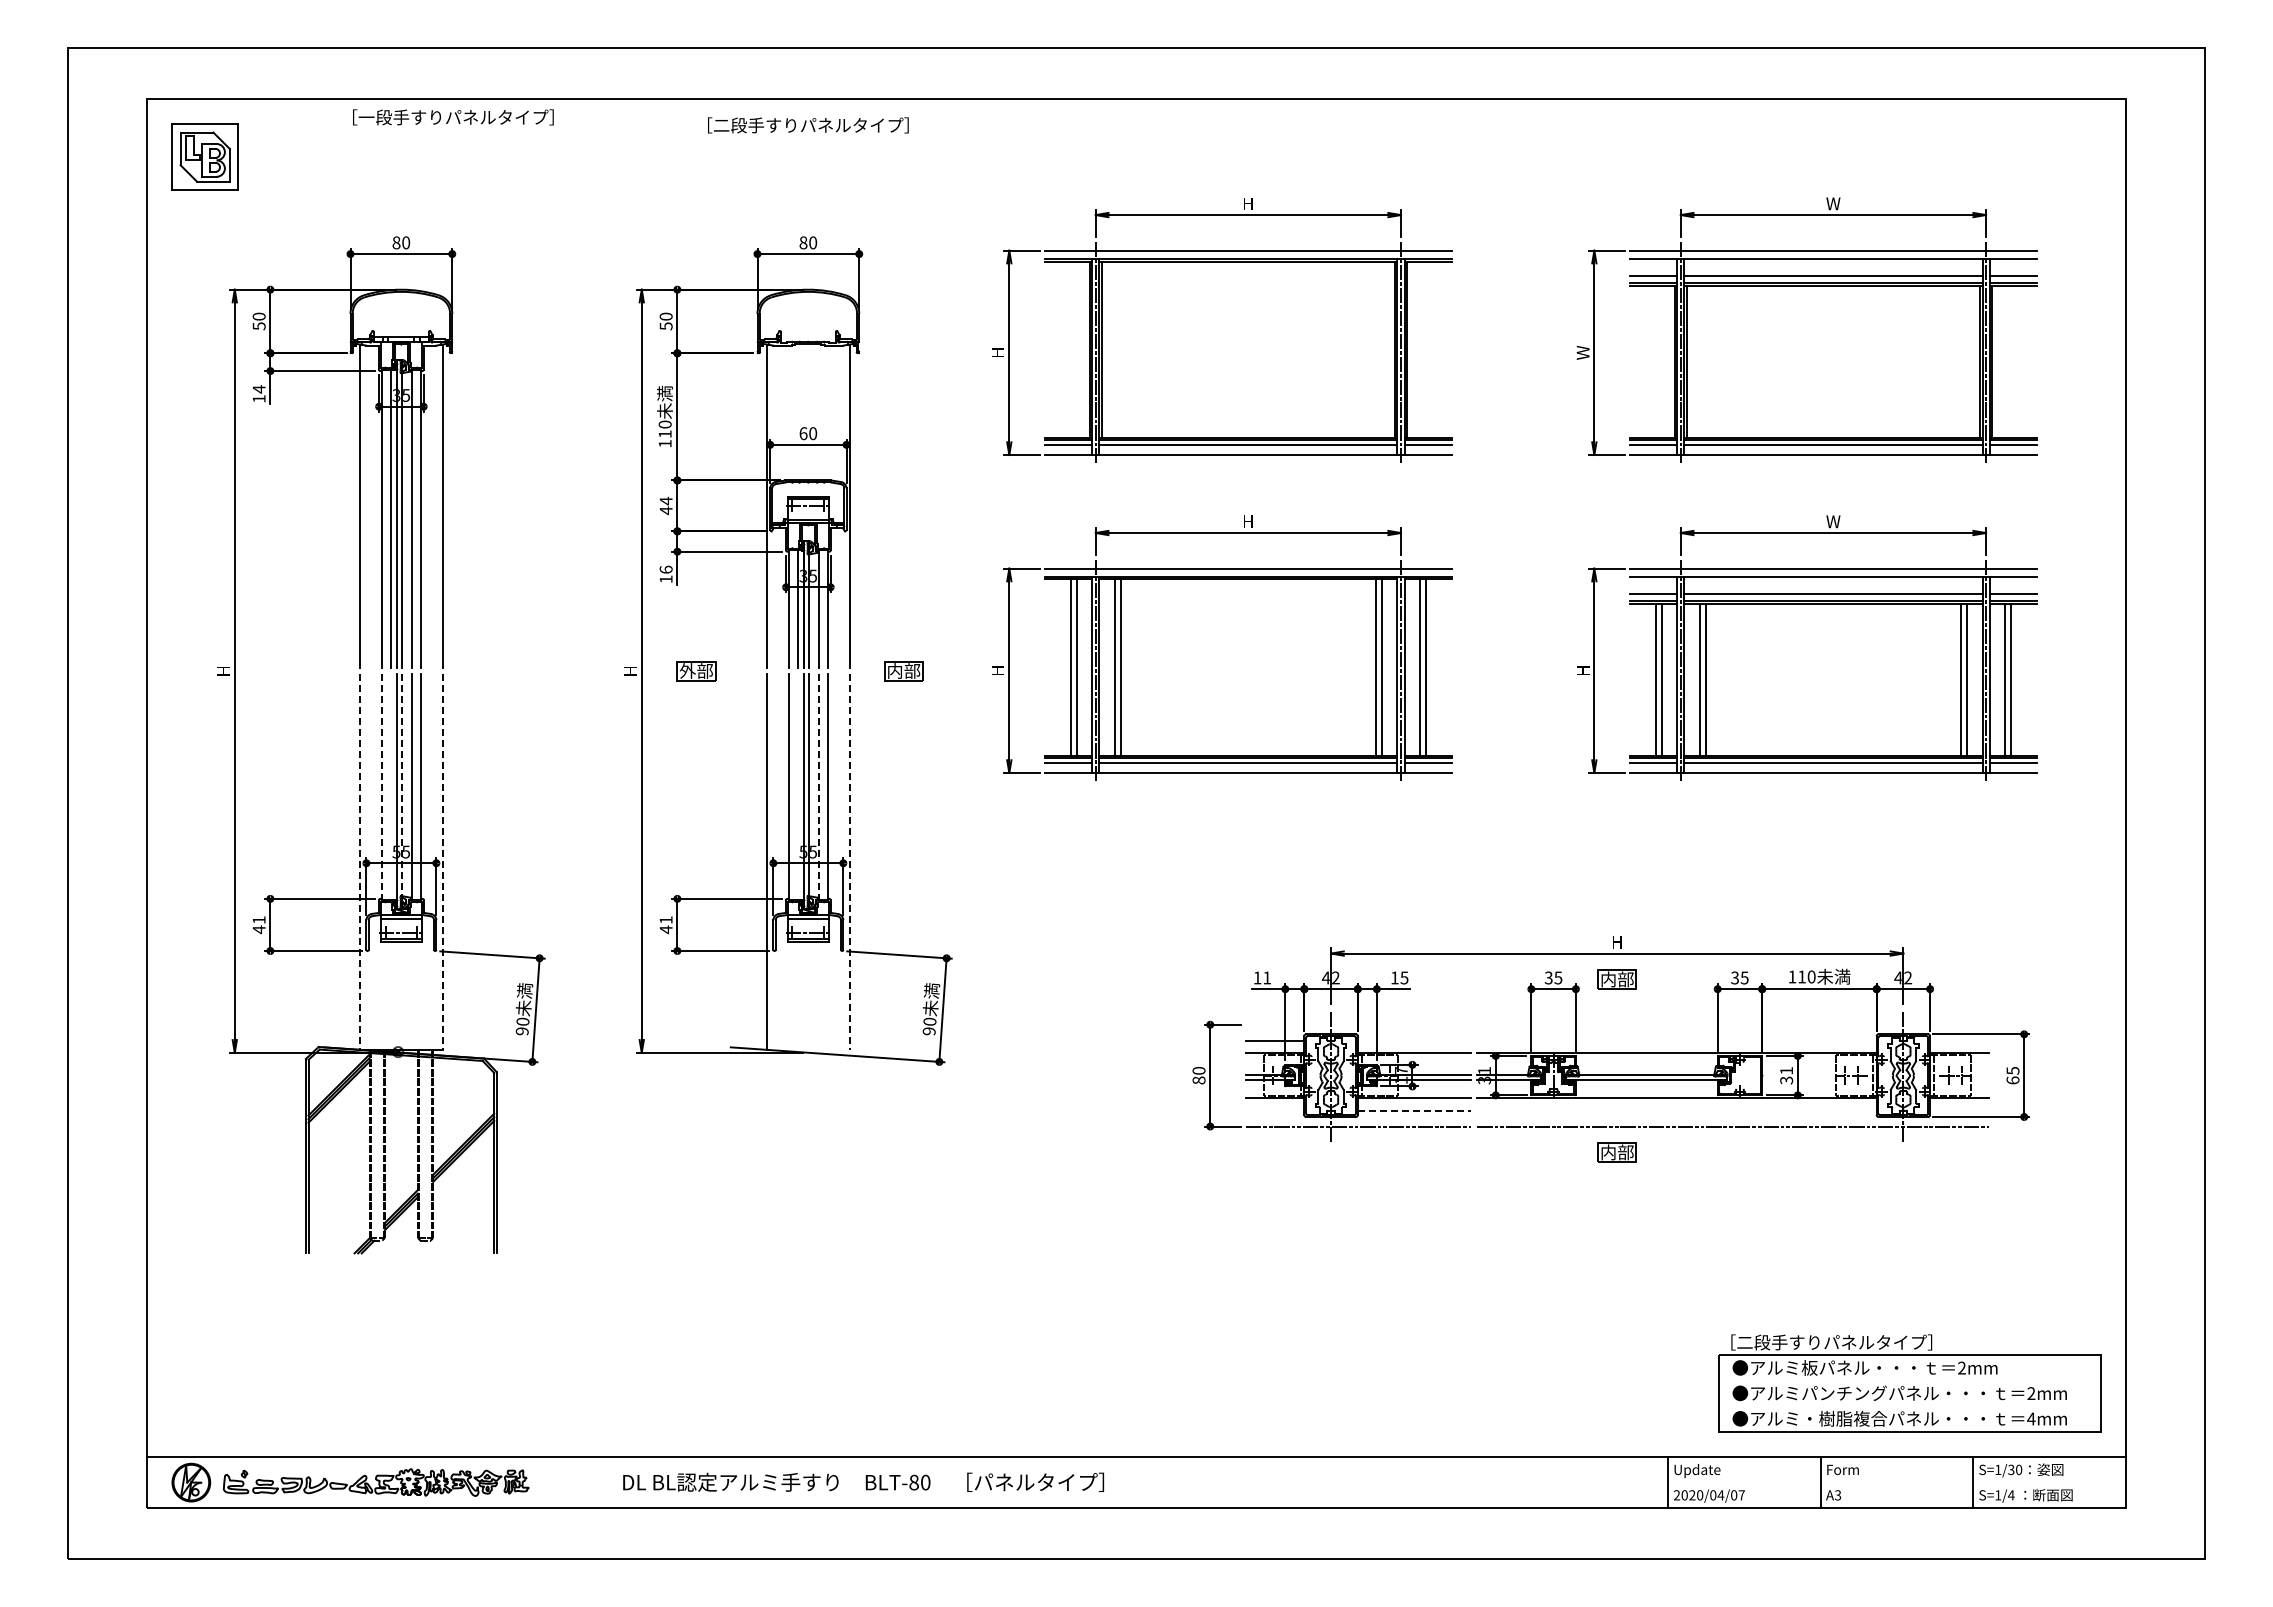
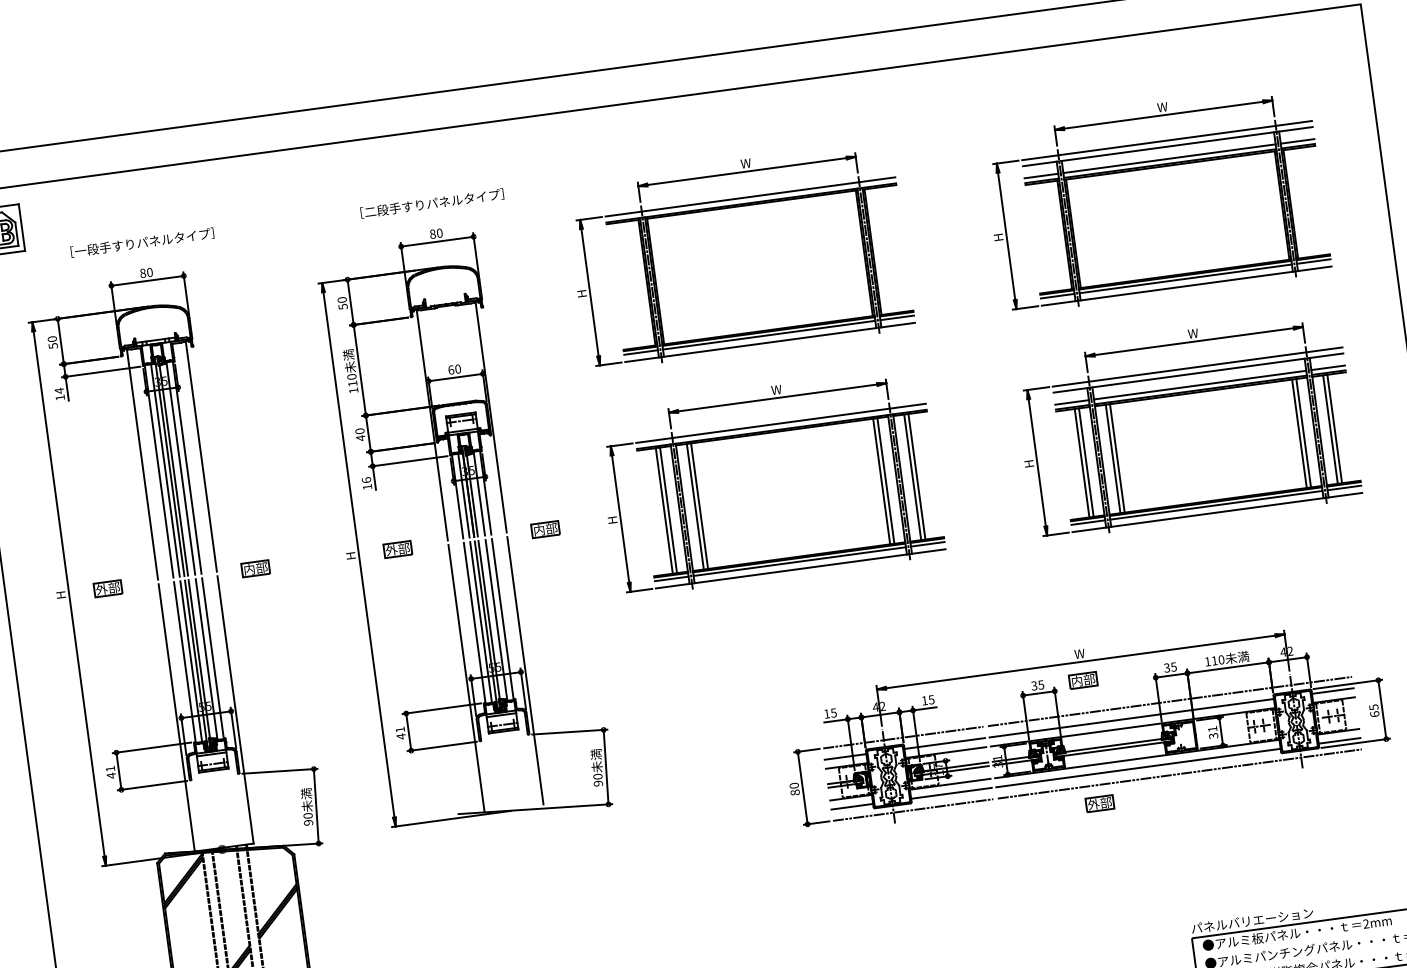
text: (453, 117) -> (142, 242), moved
text: (808, 125) -> (432, 203), moved
text: (1248, 203) -> (745, 163), H -> W
text: (1582, 352) -> (998, 237), W -> H
text: (665, 500) -> (359, 430), 44 -> 40
text: (1248, 521) -> (776, 389), H -> W
part: (289, 671) -> (108, 588), added
part: (496, 671) -> (255, 568), added
line: (381, 787) -> (184, 662), dashed -> solid
line: (390, 787) -> (191, 661), added
line: (797, 787) -> (481, 622), added
line: (819, 787) -> (496, 620), dashed -> solid
line: (402, 792) -> (200, 664), dashed -> solid
line: (360, 862) -> (177, 718), dashed -> solid
line: (442, 862) -> (235, 710), dashed -> solid
line: (849, 862) -> (525, 671), dashed -> solid
text: (1617, 942) -> (1079, 654), H -> W
text: (1267, 977) -> (834, 712), 11 -> 15
line: (1357, 1024) -> (902, 737), added
line: (1732, 1024) -> (1169, 701), added
line: (1413, 1040) -> (944, 743), added
line: (1676, 1040) -> (1131, 718), added
line: (1959, 1040) -> (1332, 690), added
line: (1274, 1110) -> (851, 806), added
line: (1414, 1110) -> (951, 793), dashed -> solid
line: (1676, 1110) -> (1138, 768), added
line: (1959, 1110) -> (1339, 740), added
text: (1608, 1152) -> (1093, 804), 内部 -> 外部
text: (1826, 1342) -> (1267, 918), ［二段手すりパネルタイプ］ -> パネルバリエーション

